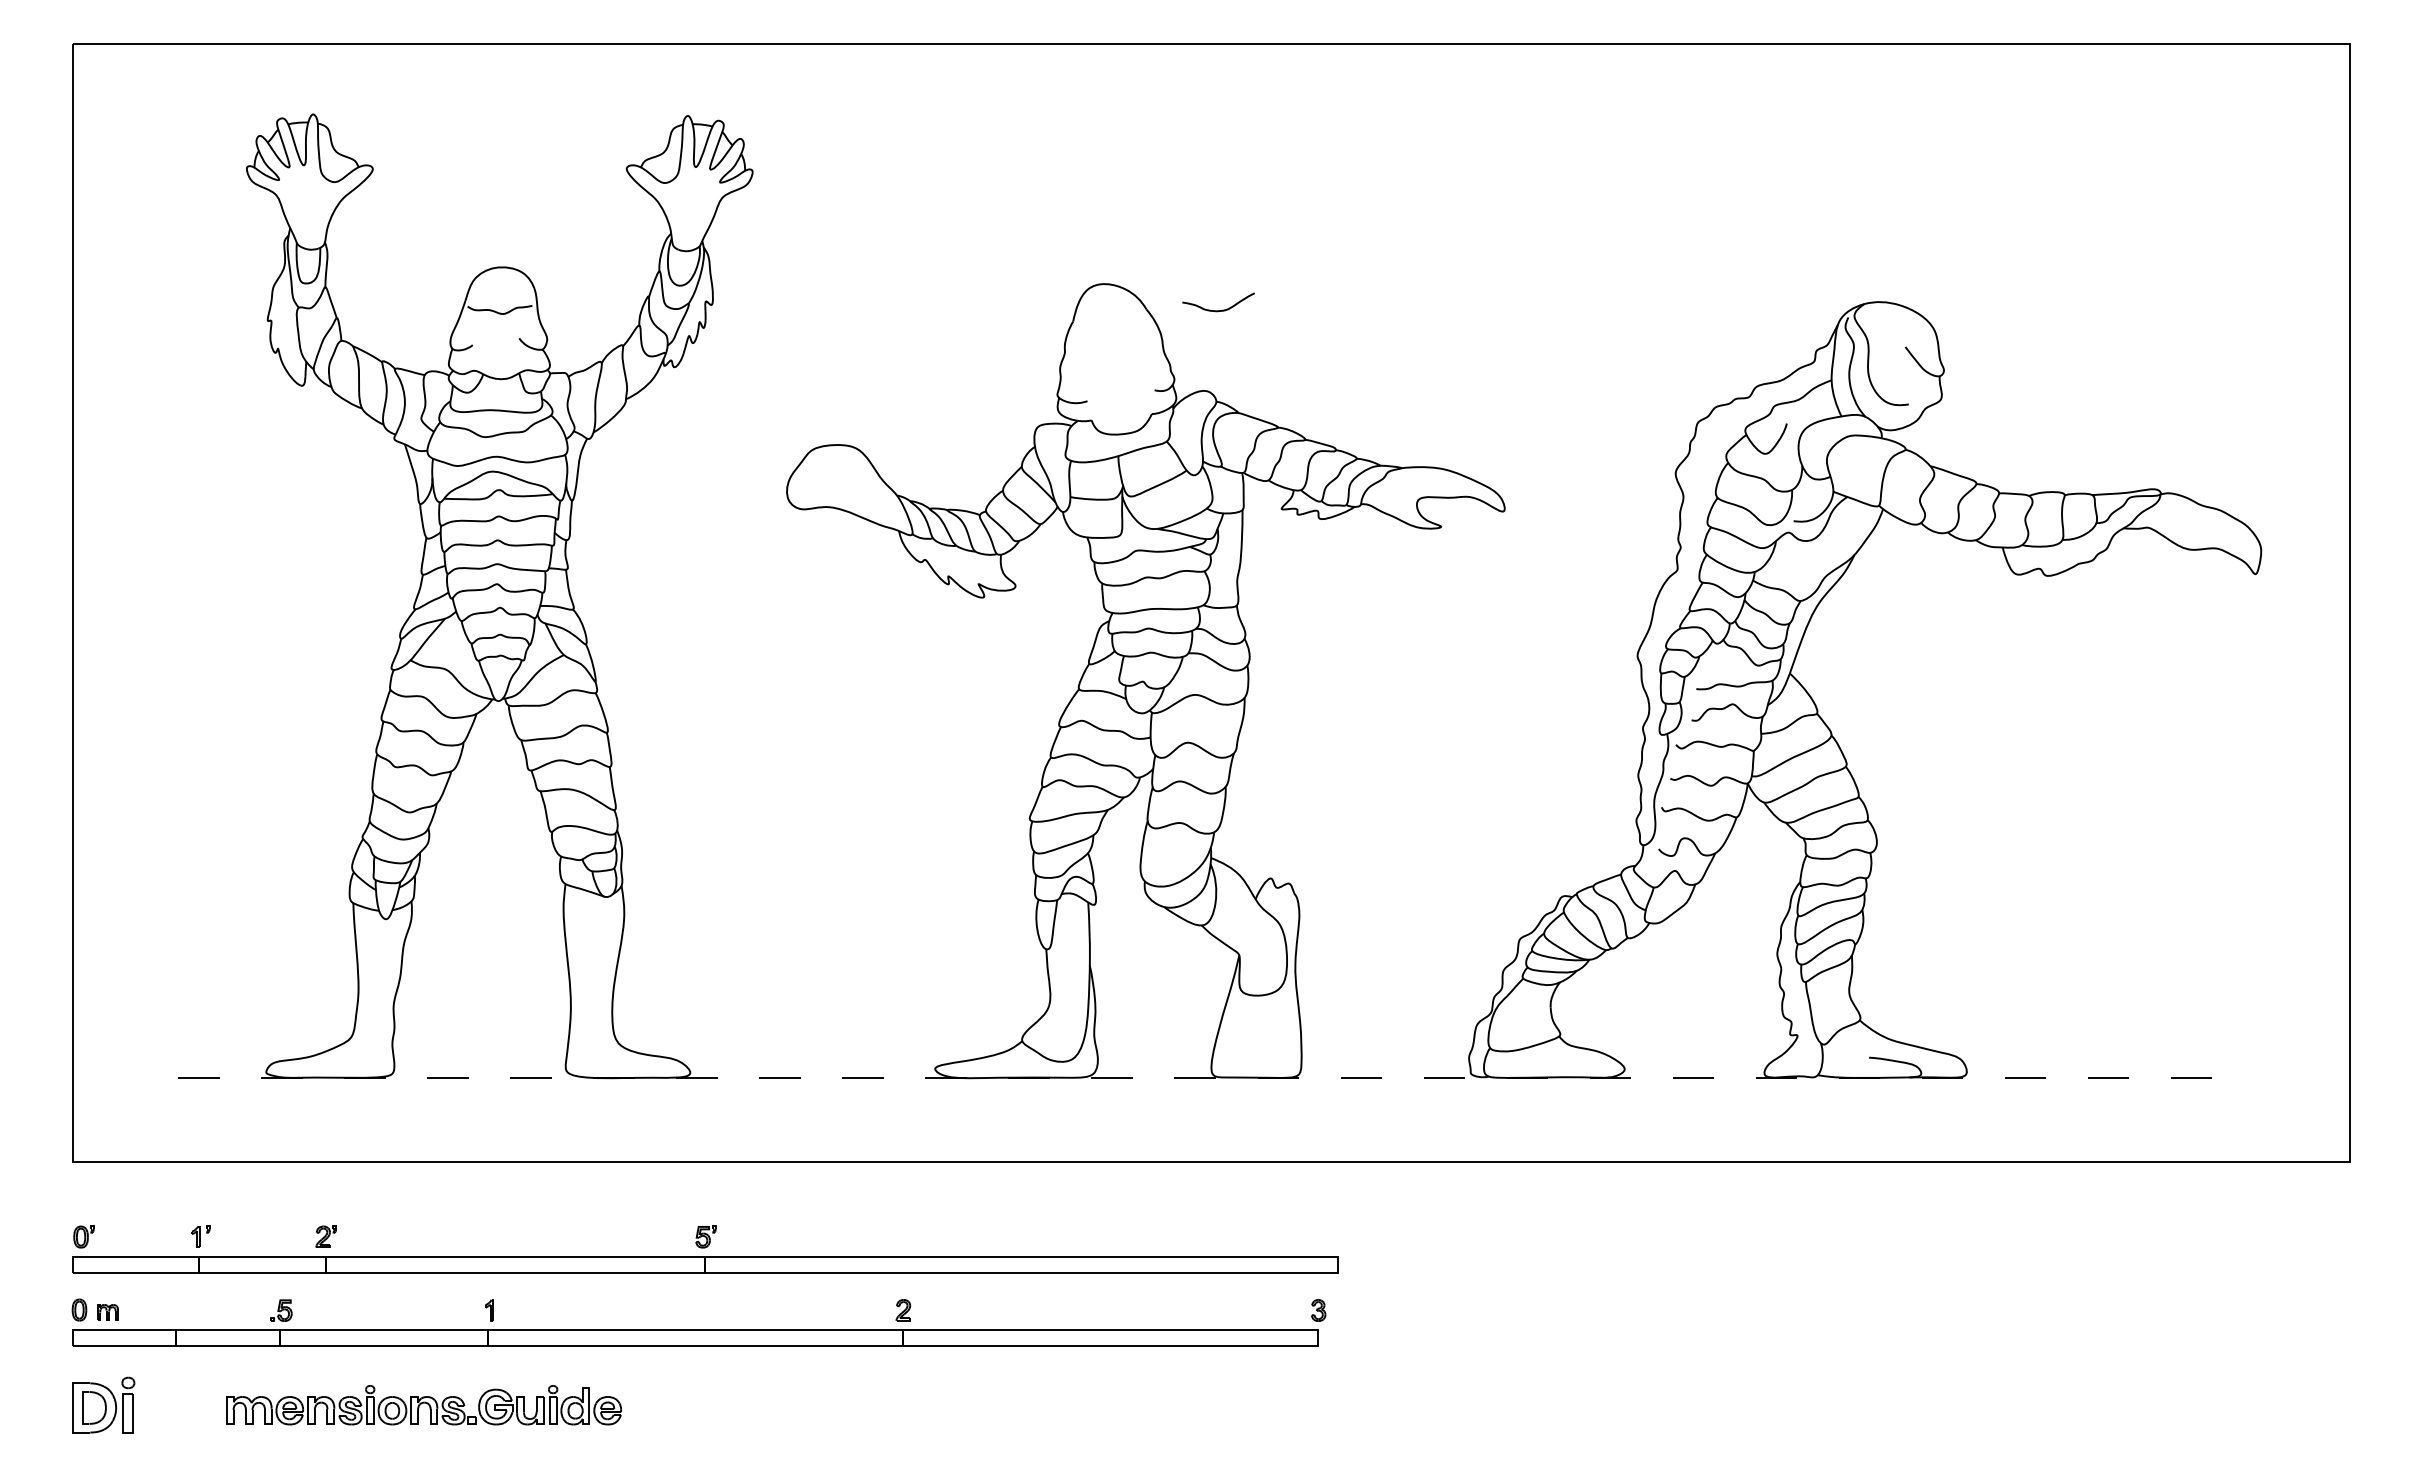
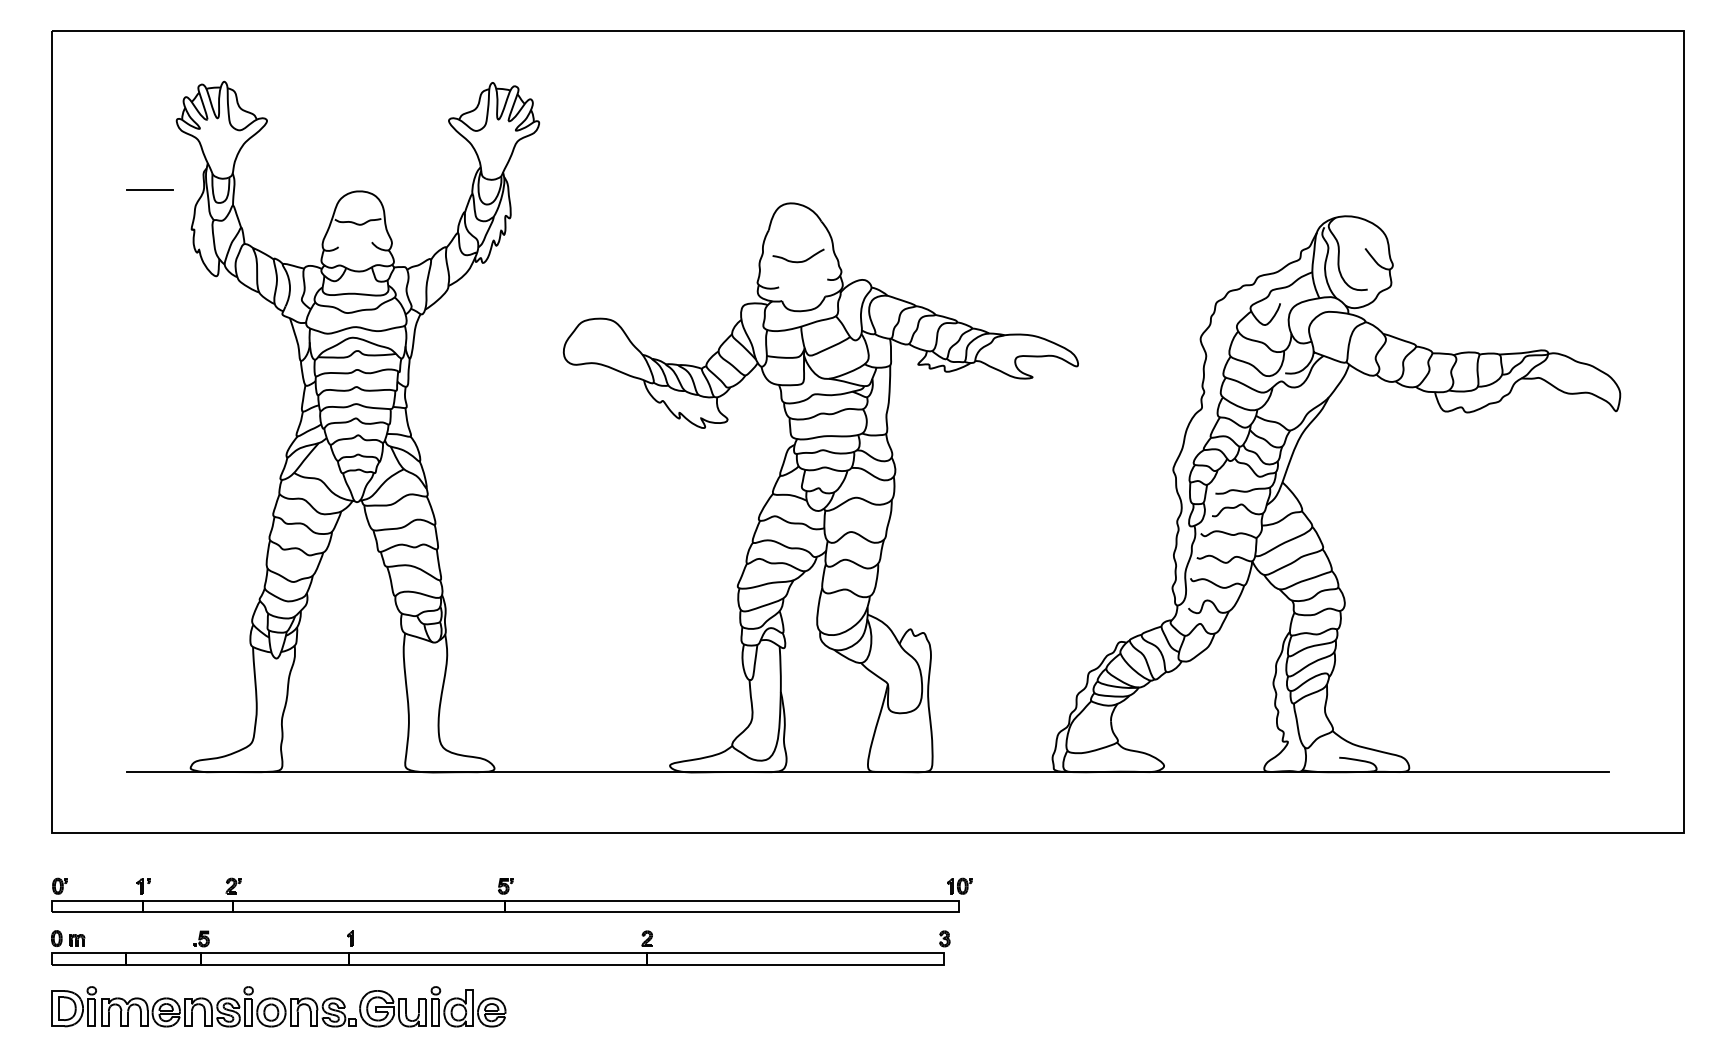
line: (209, 265) -> (149, 190), added
curve: (1218, 310) -> (798, 261), moved
line: (1211, 1077) -> (868, 771), dashed -> solid
part: (1339, 1236) -> (959, 885), added
part: (423, 1404) -> (303, 1006), size x1.43

